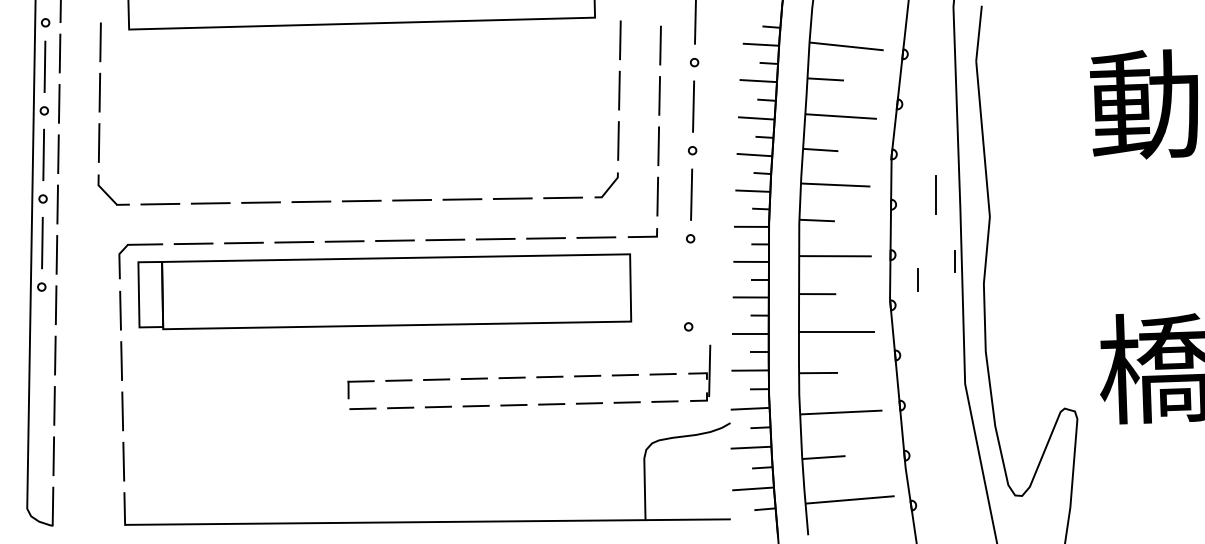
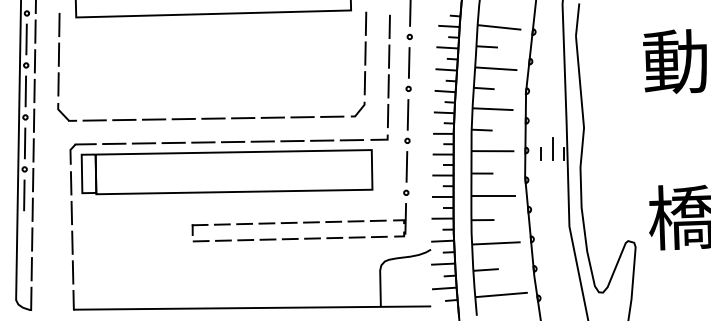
line: (936, 194) -> (552, 148), moved
line: (916, 278) -> (540, 153), moved
line: (688, 282) -> (406, 166), added
line: (41, 331) -> (24, 195), added
part: (527, 377) -> (298, 222), moved

